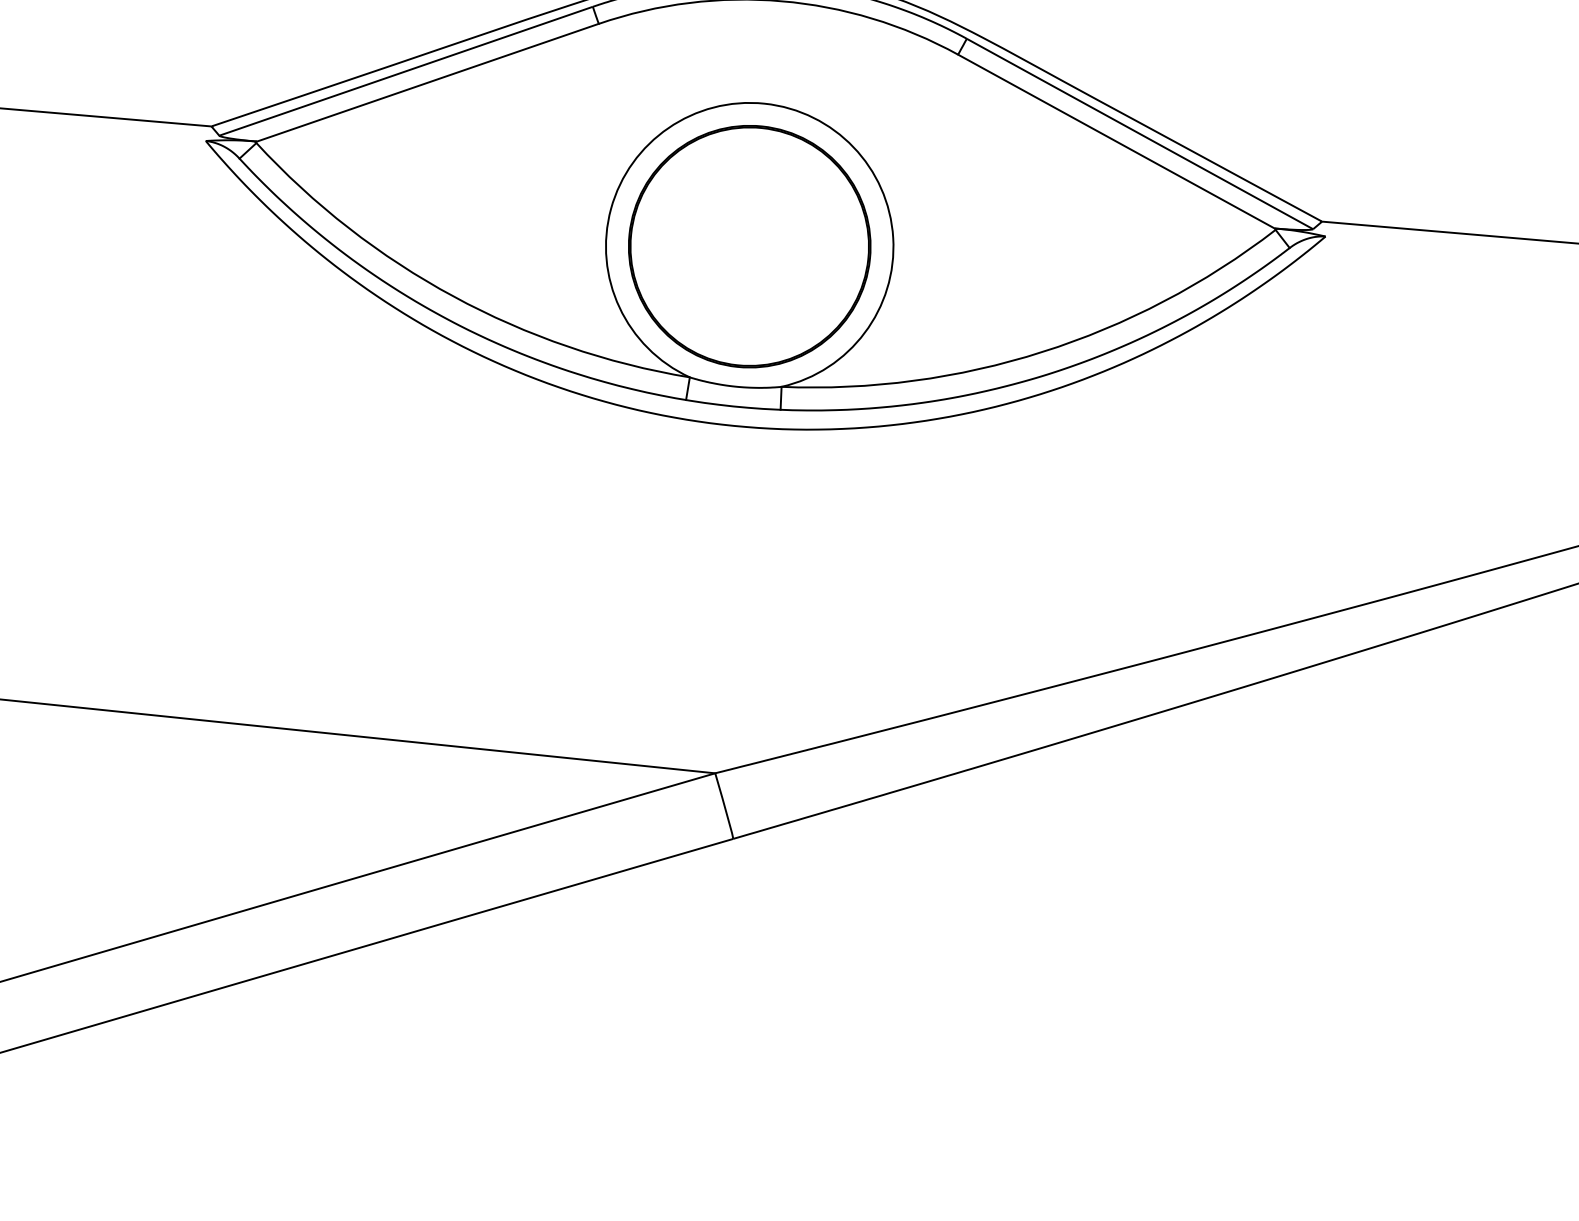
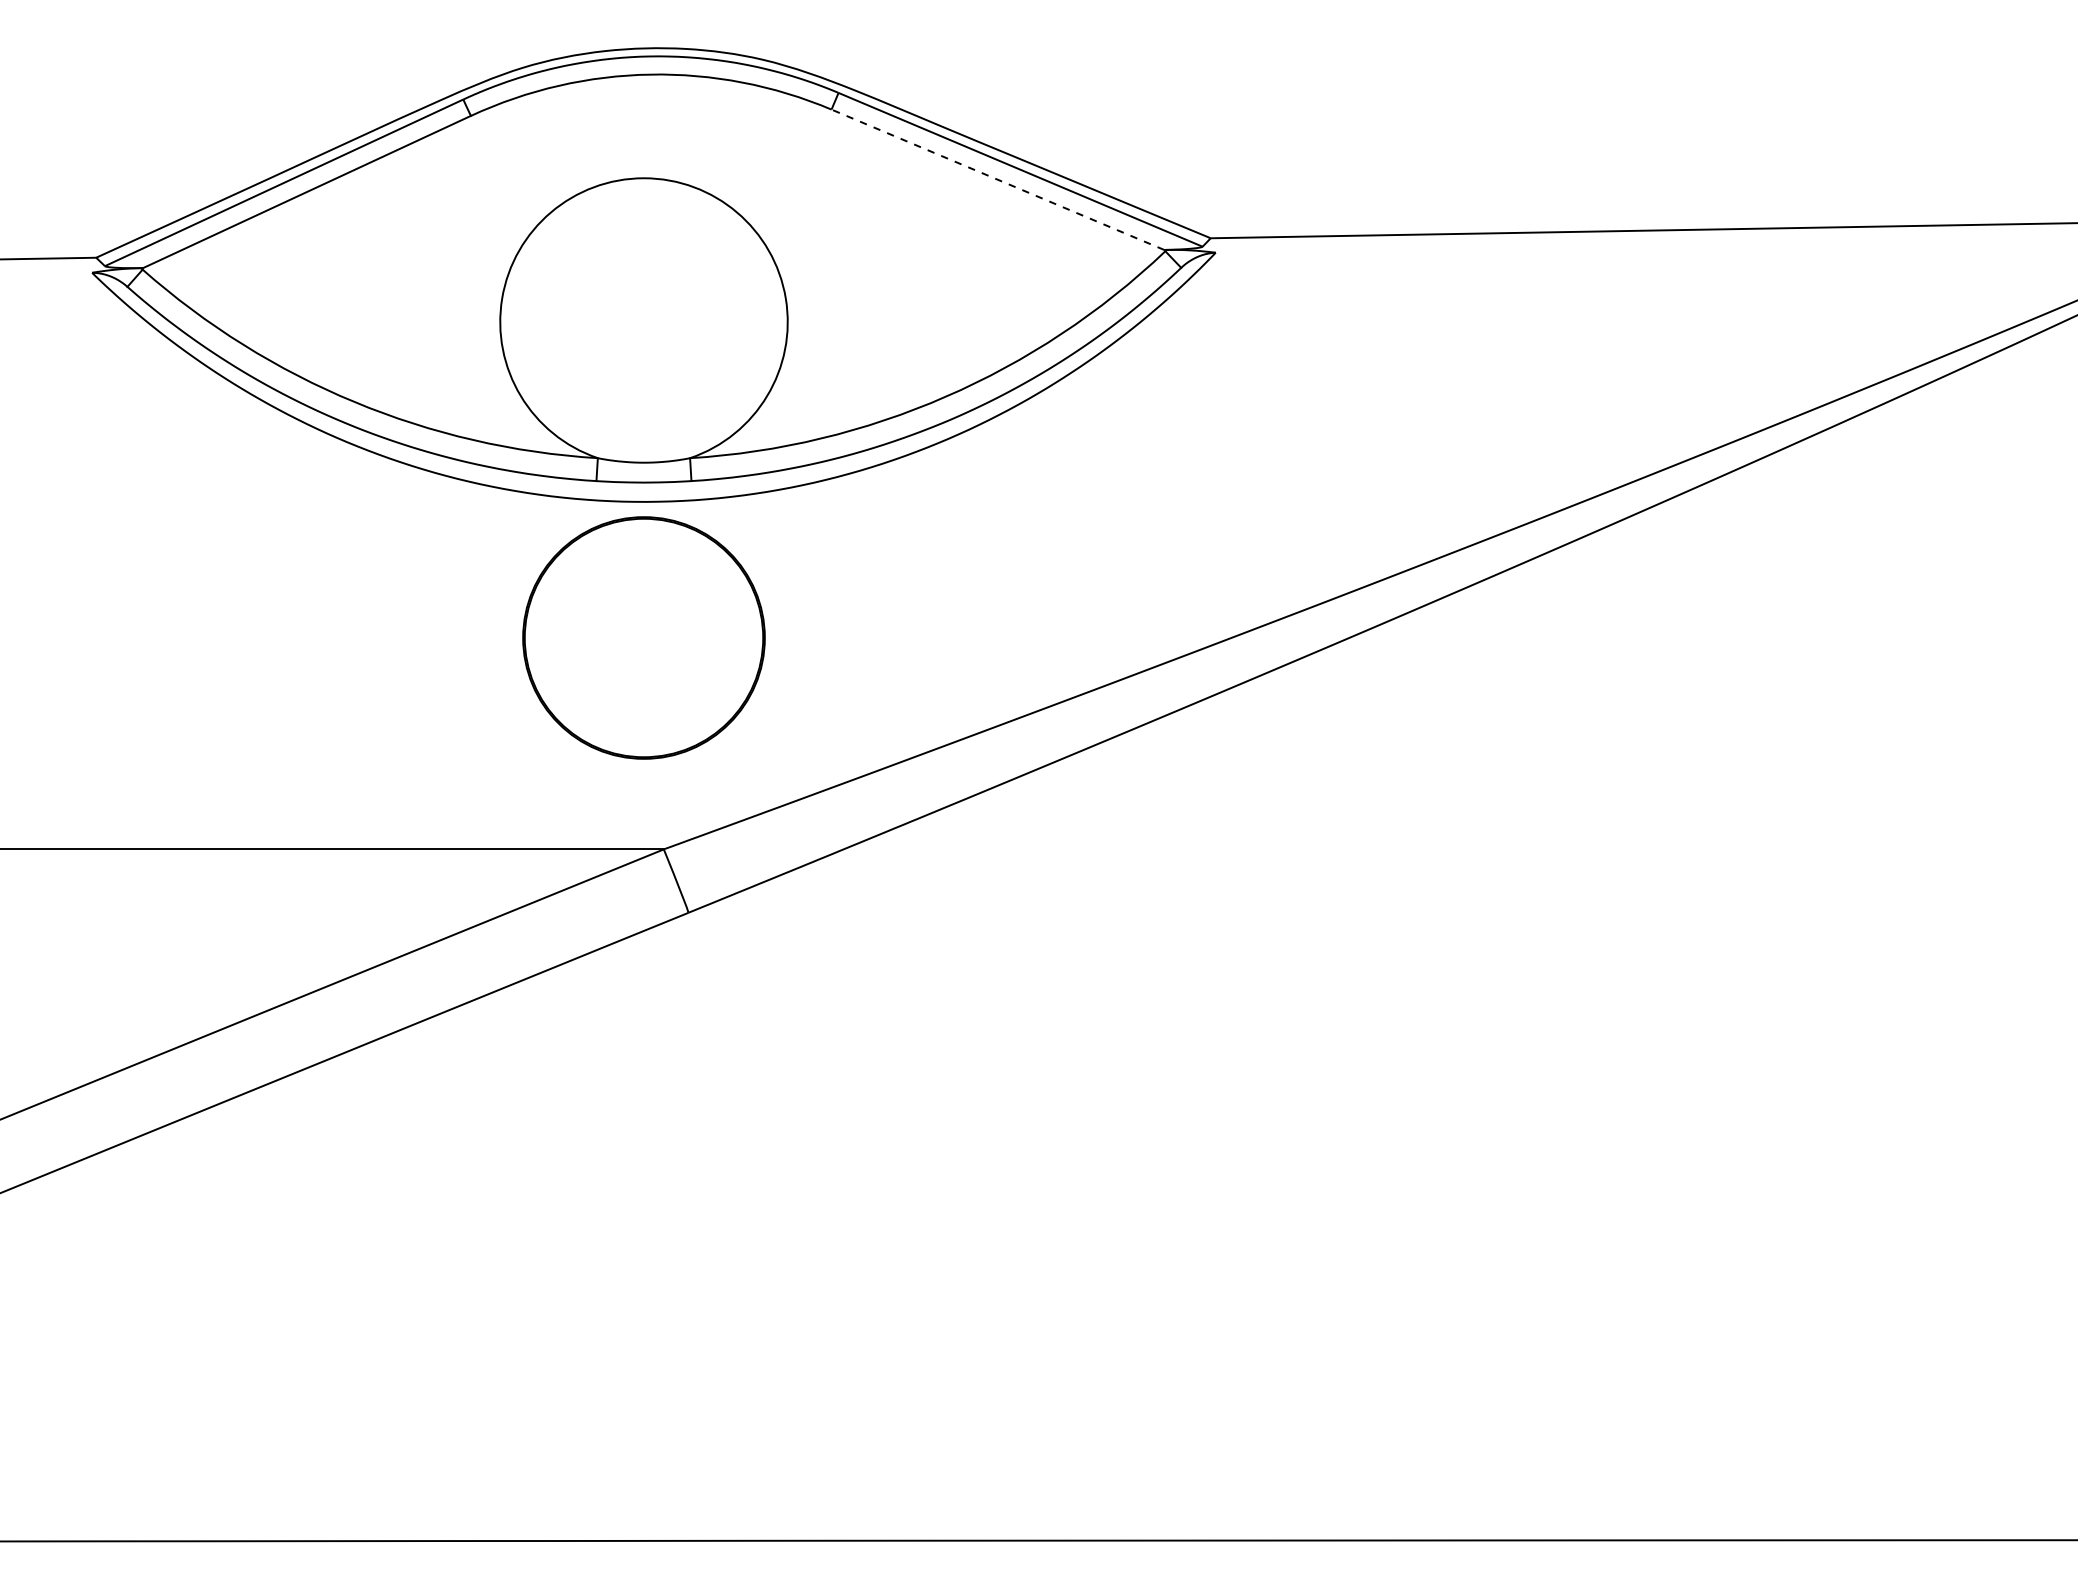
line: (1116, 141) -> (997, 179), solid -> dashed
circle: (749, 246) -> (643, 637), moved

